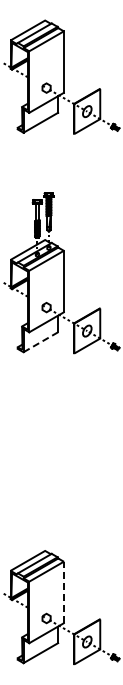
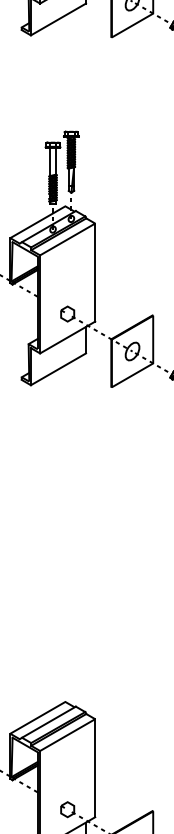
line: (40, 342) -> (57, 369), dashed -> solid
line: (63, 592) -> (94, 768), dashed -> solid

